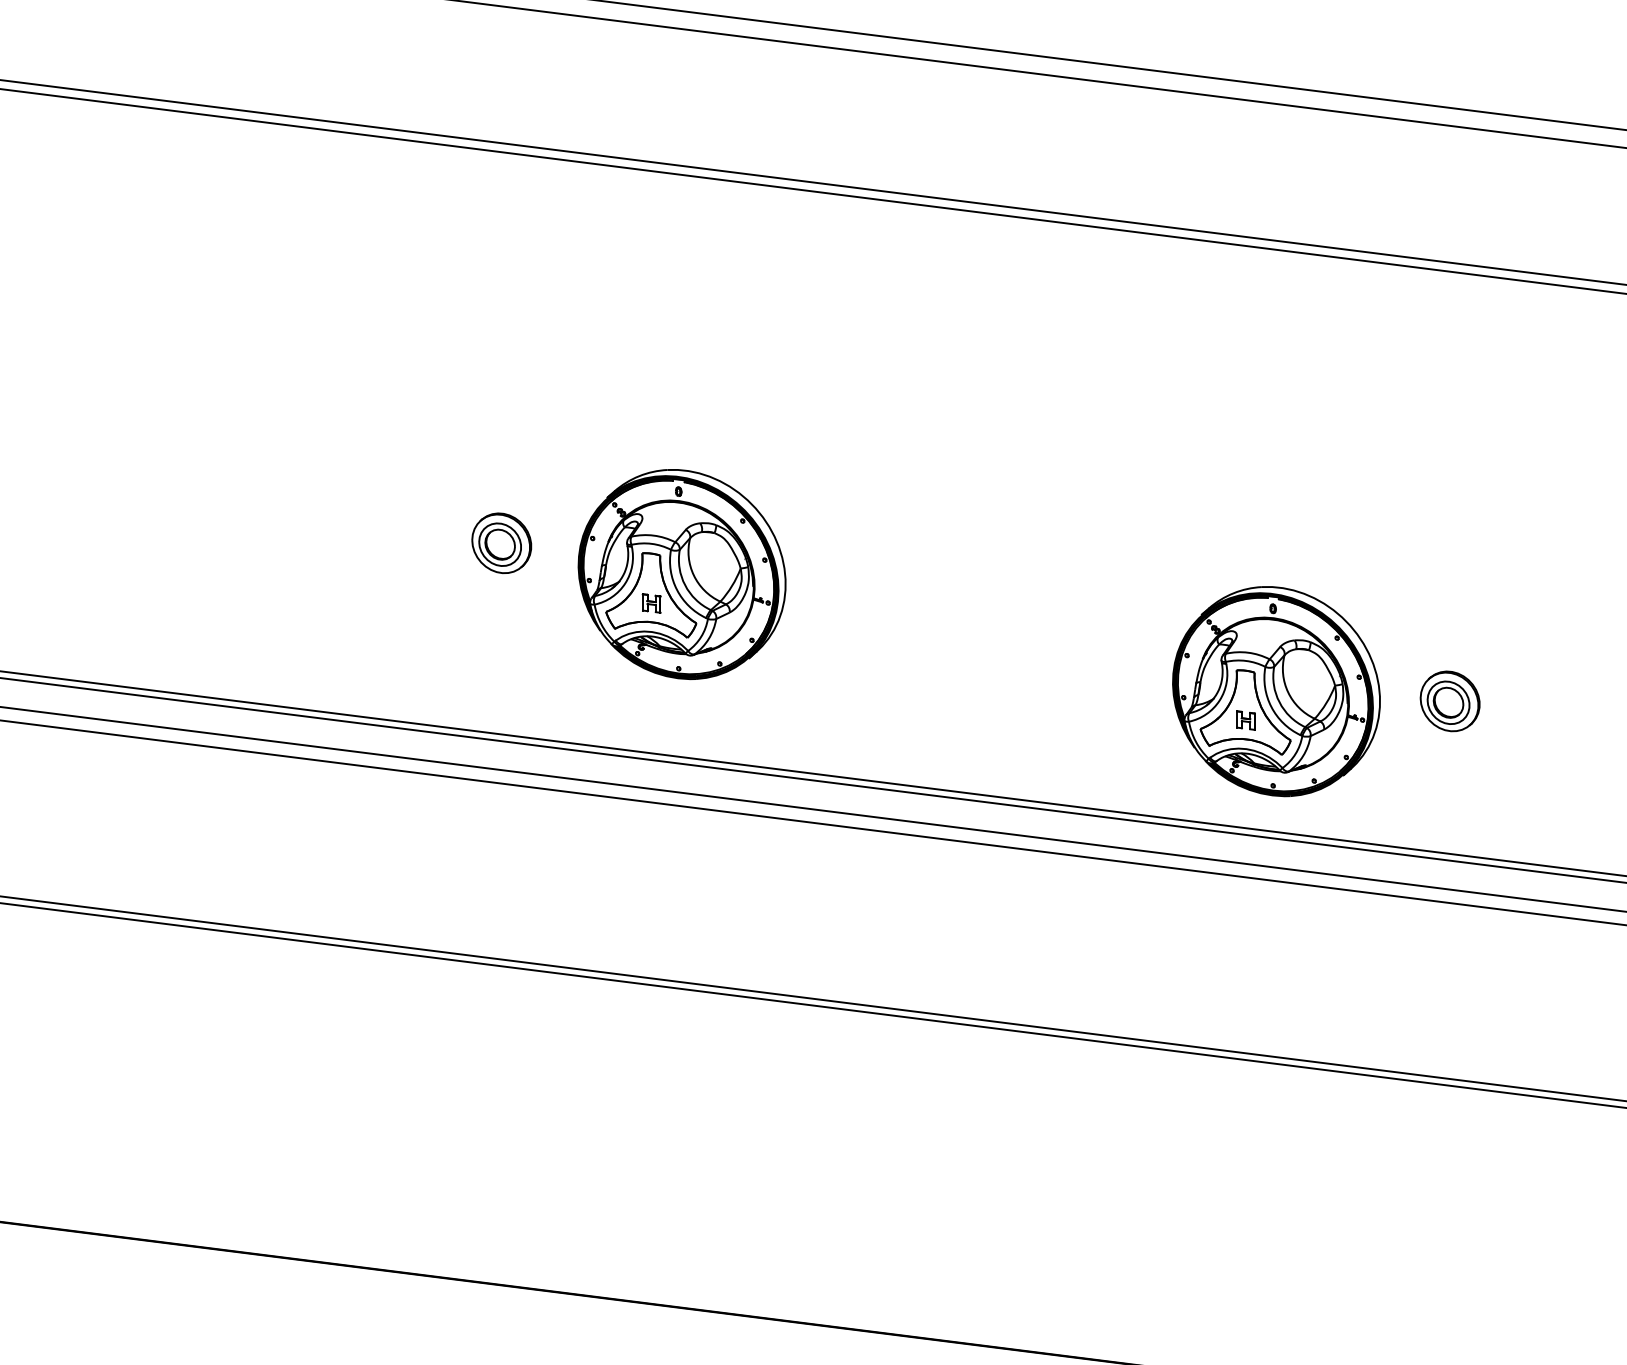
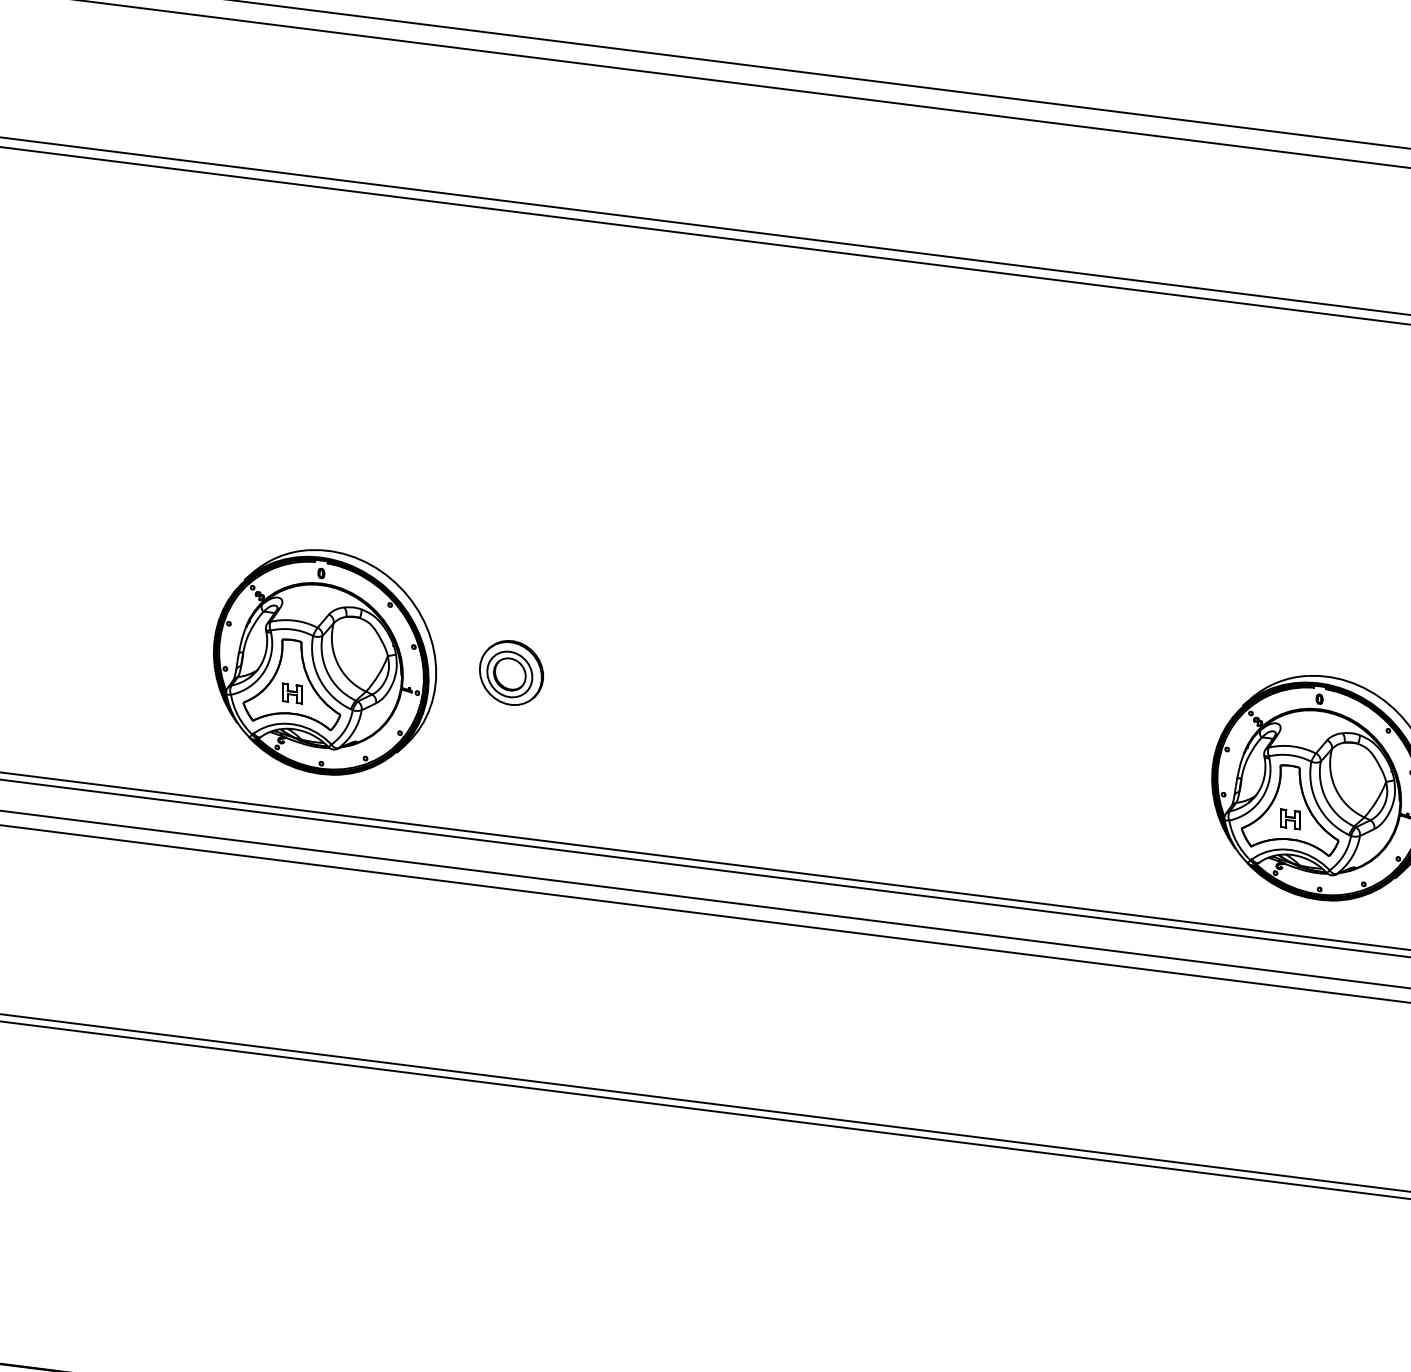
part: (501, 542) -> (511, 672), moved
part: (681, 574) -> (324, 662), moved

